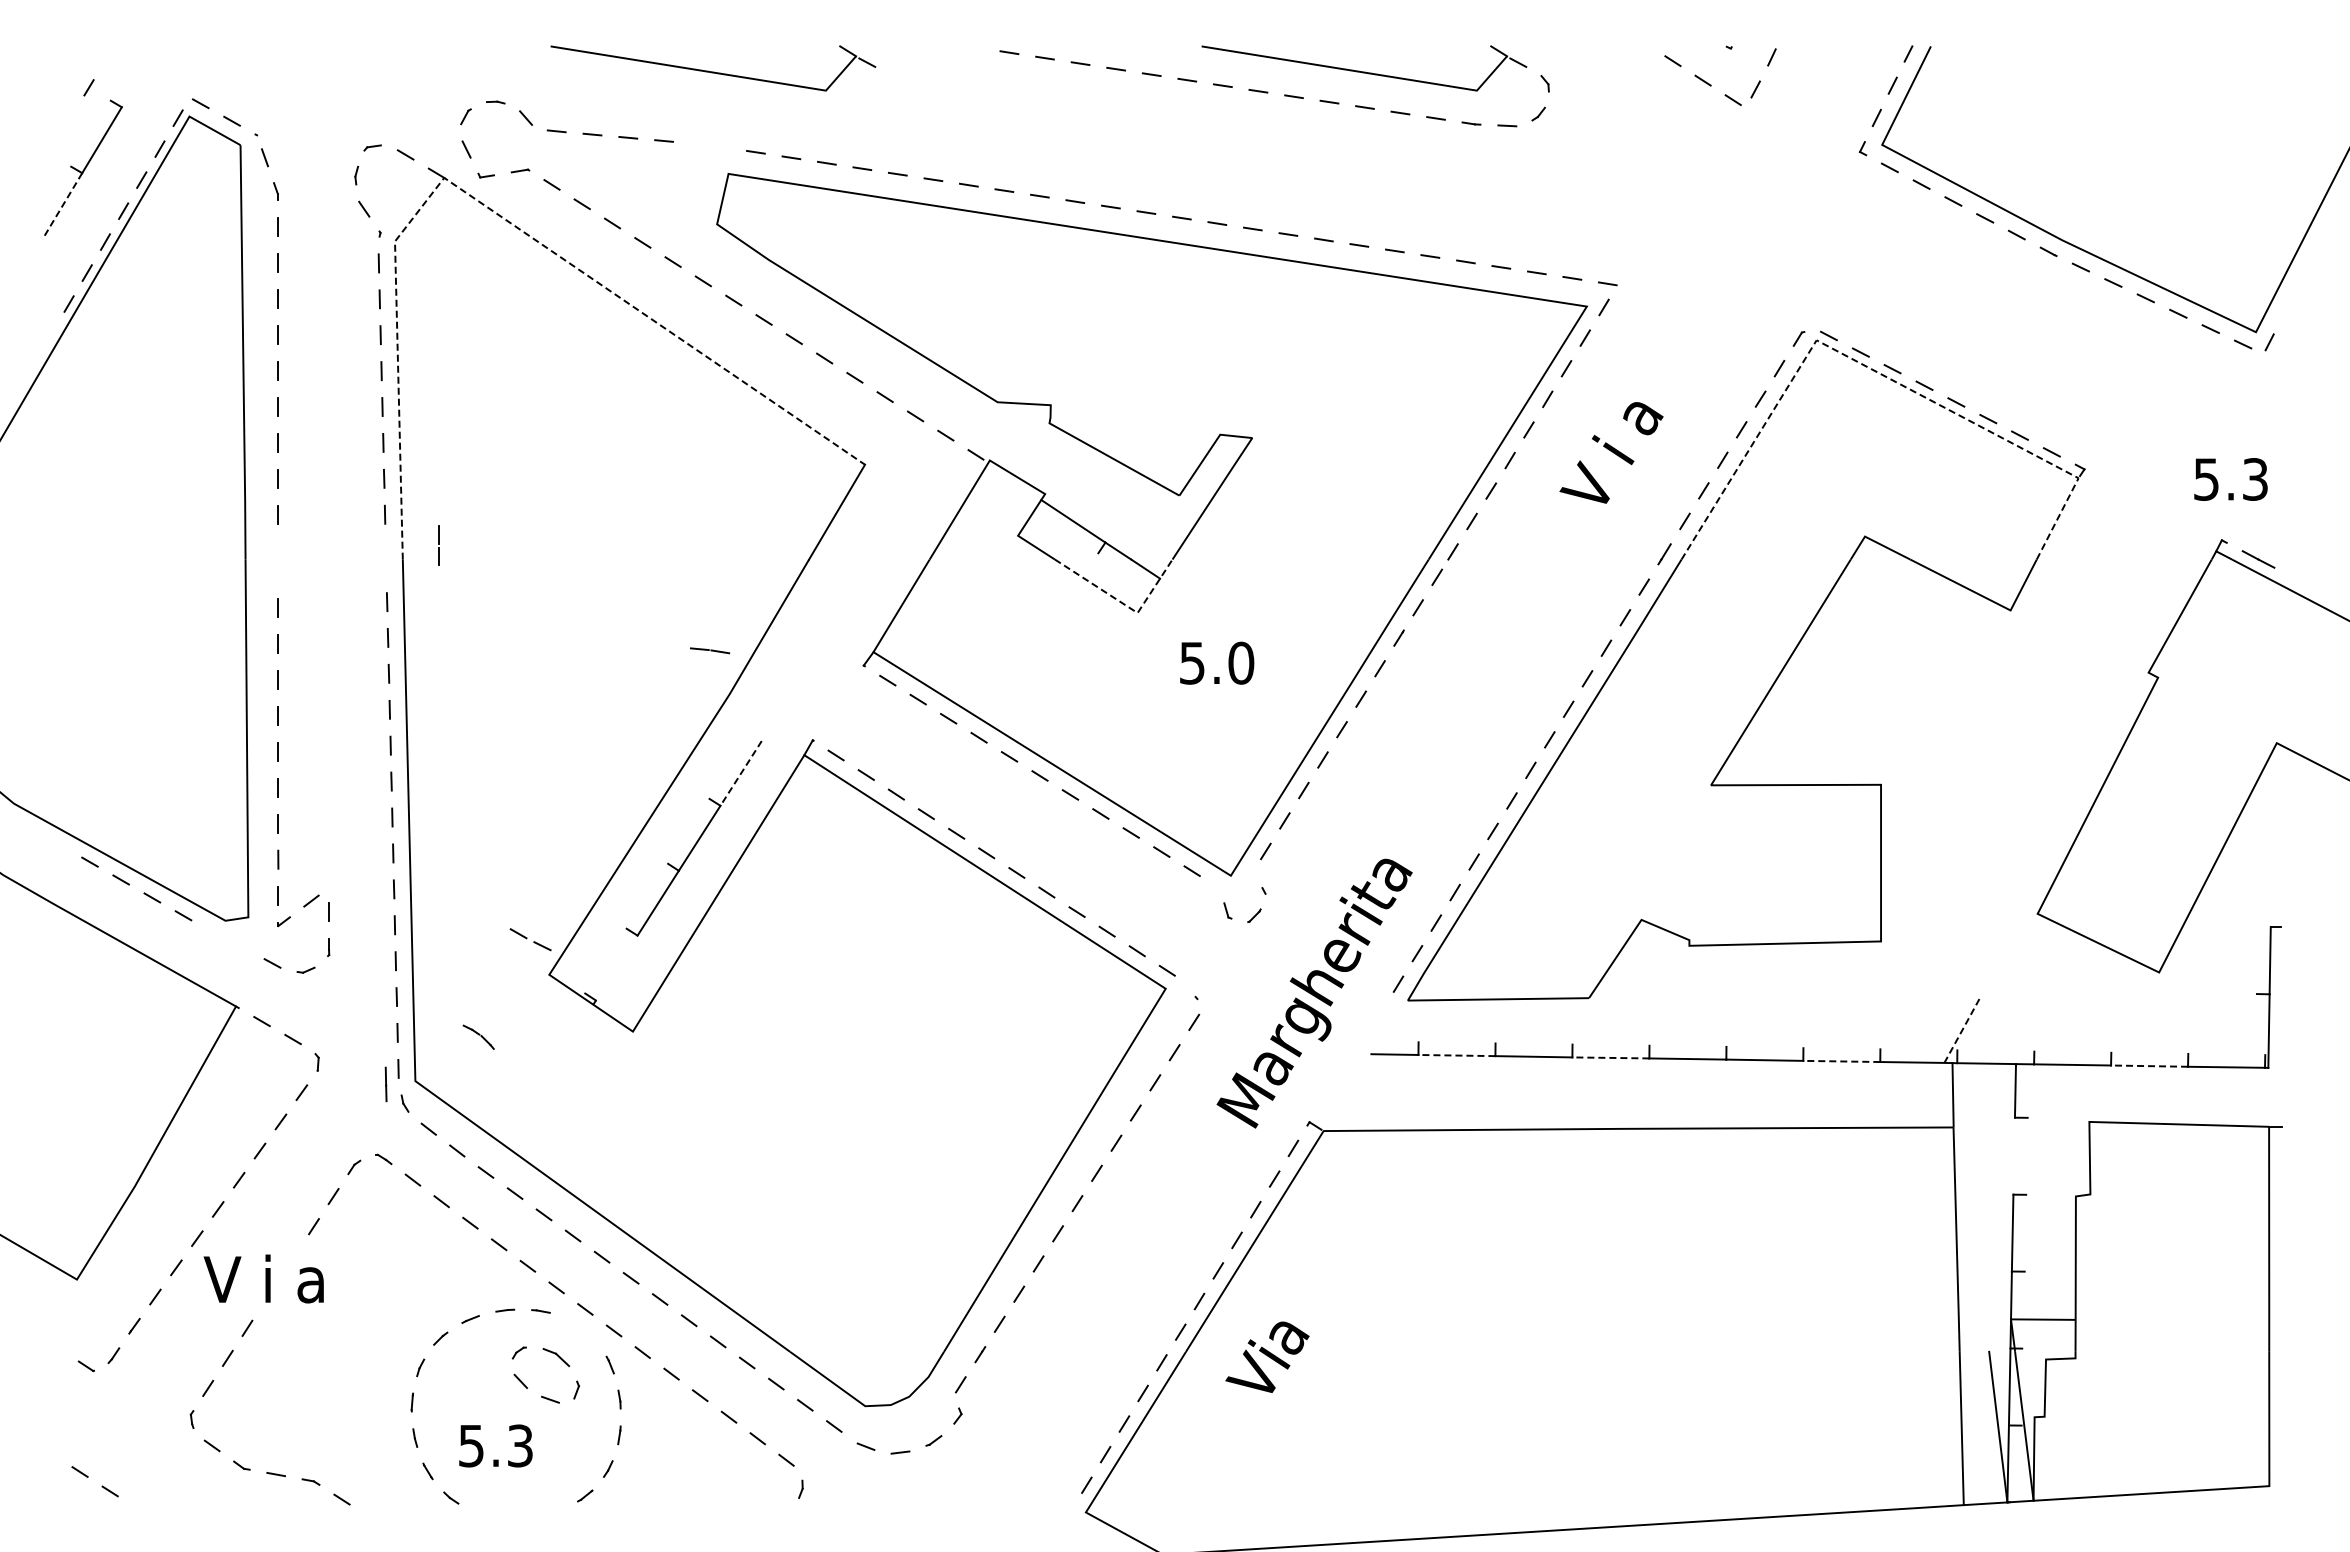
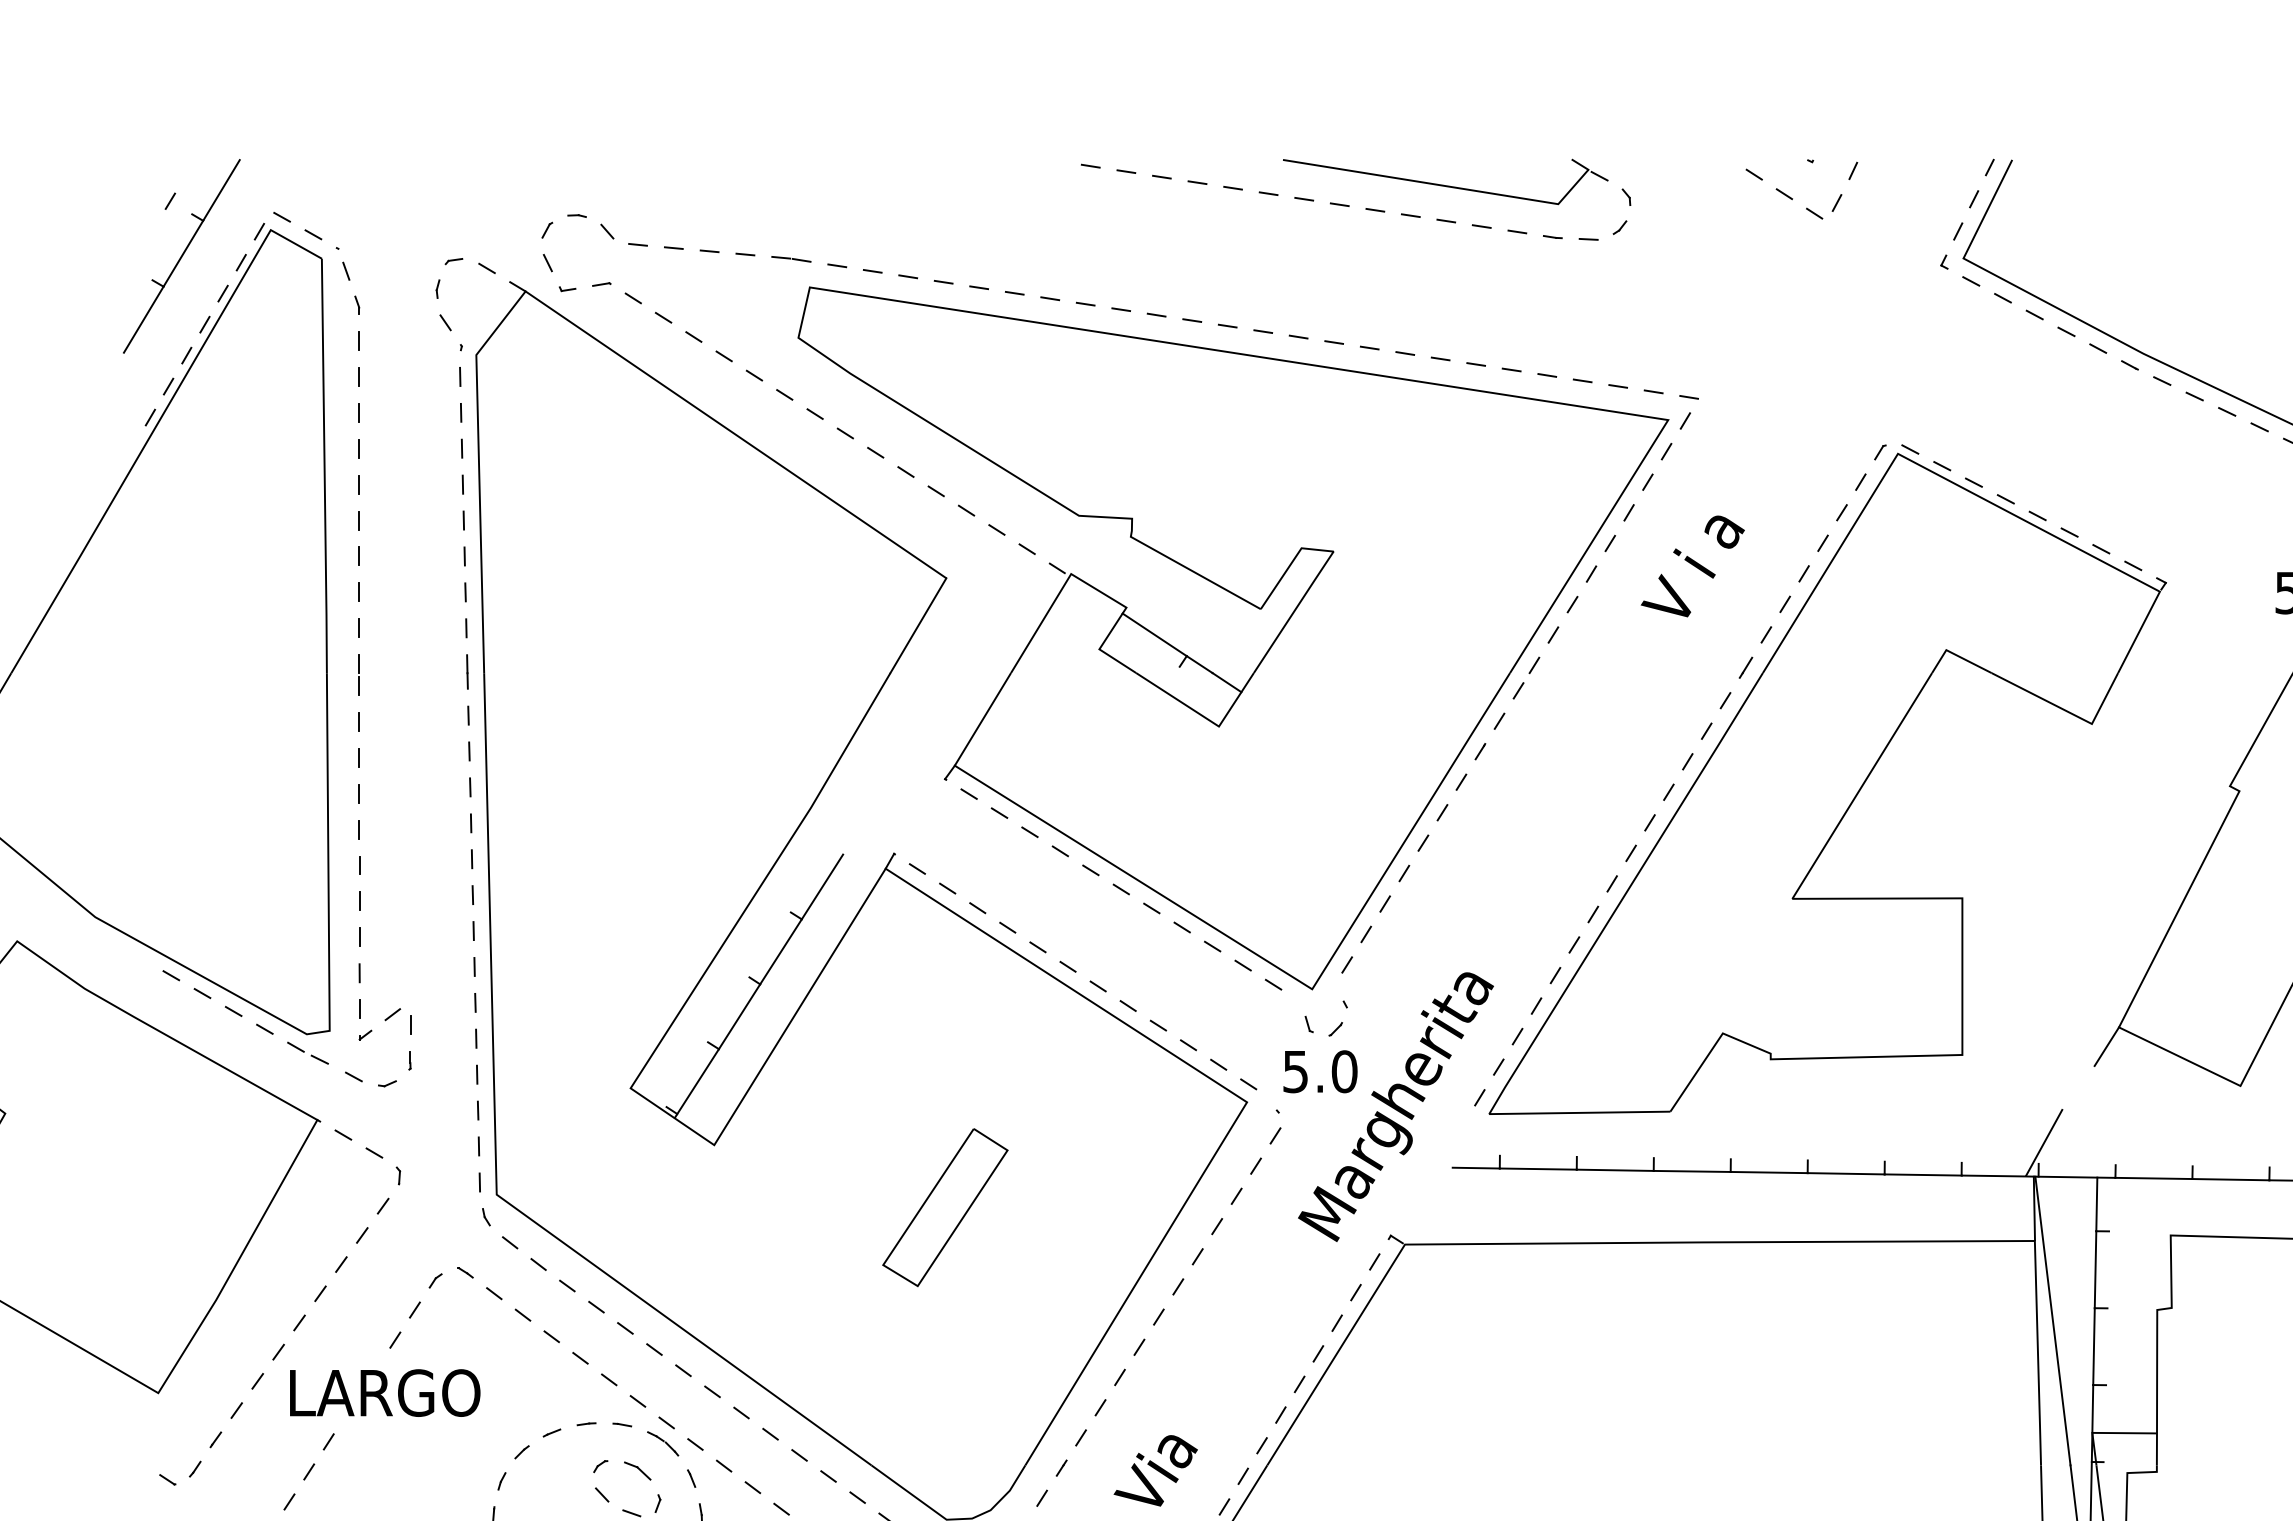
part: (713, 68) -> (794, 182), removed
line: (139, 76) -> (220, 190), added
line: (62, 206) -> (143, 320), dashed -> solid
line: (488, 208) -> (569, 322), dashed -> solid
line: (1873, 370) -> (1954, 484), dashed -> solid
line: (438, 544) -> (358, 674), moved
line: (1124, 604) -> (1205, 718), dashed -> solid
line: (710, 650) -> (791, 259), moved
text: (1217, 662) -> (1320, 1071), moved
line: (740, 773) -> (821, 887), dashed -> solid
line: (2025, 932) -> (2106, 1046), added
part: (530, 939) -> (307, 1053), moved
line: (616, 967) -> (697, 1081), added
line: (1962, 1029) -> (2043, 1143), dashed -> solid
part: (478, 1036) -> (662, 1443), moved
line: (1456, 1055) -> (1537, 1169), dashed -> solid
line: (1610, 1057) -> (1691, 1171), dashed -> solid
line: (1841, 1061) -> (1922, 1175), dashed -> solid
line: (2149, 1066) -> (2230, 1180), dashed -> solid
line: (385, 1084) -> (466, 672), moved
part: (863, 1093) -> (944, 1207), added
line: (2013, 1155) -> (2094, 1269), added
line: (1971, 1207) -> (2052, 1321), added
text: (301, 1278) -> (382, 1392), V i a -> LARGO
text: (1267, 1356) -> (1155, 1470), moved

